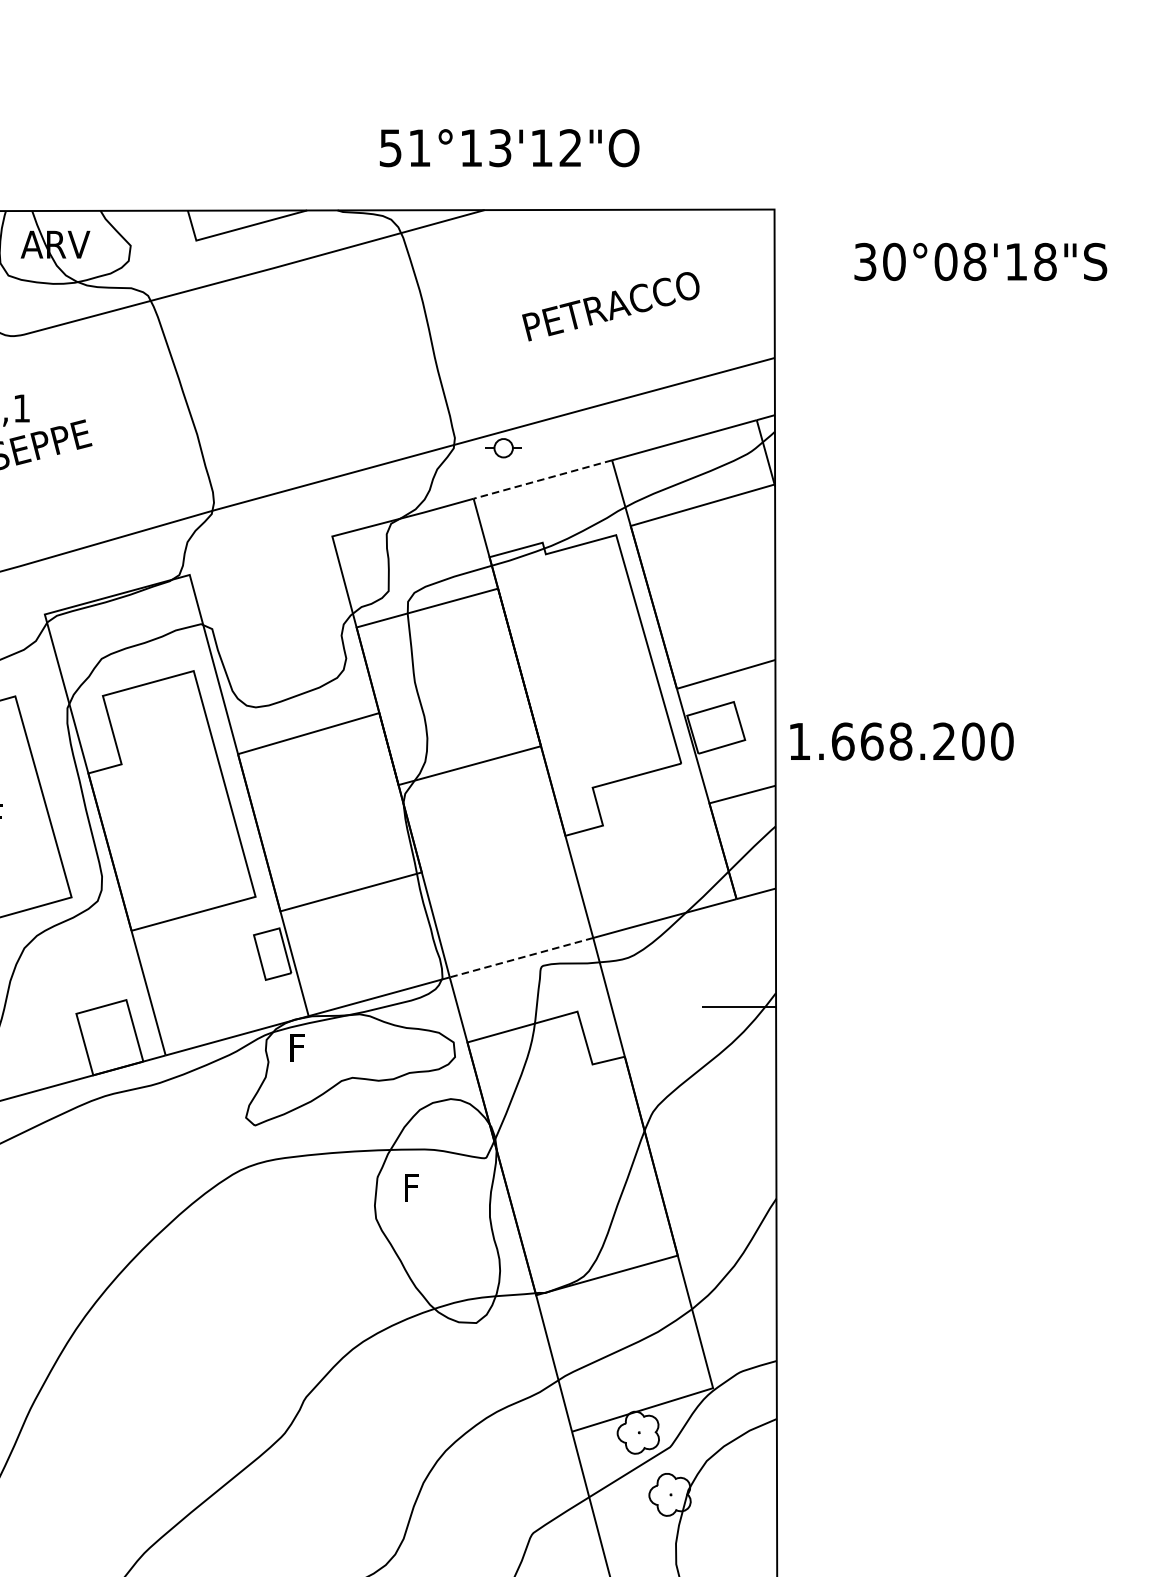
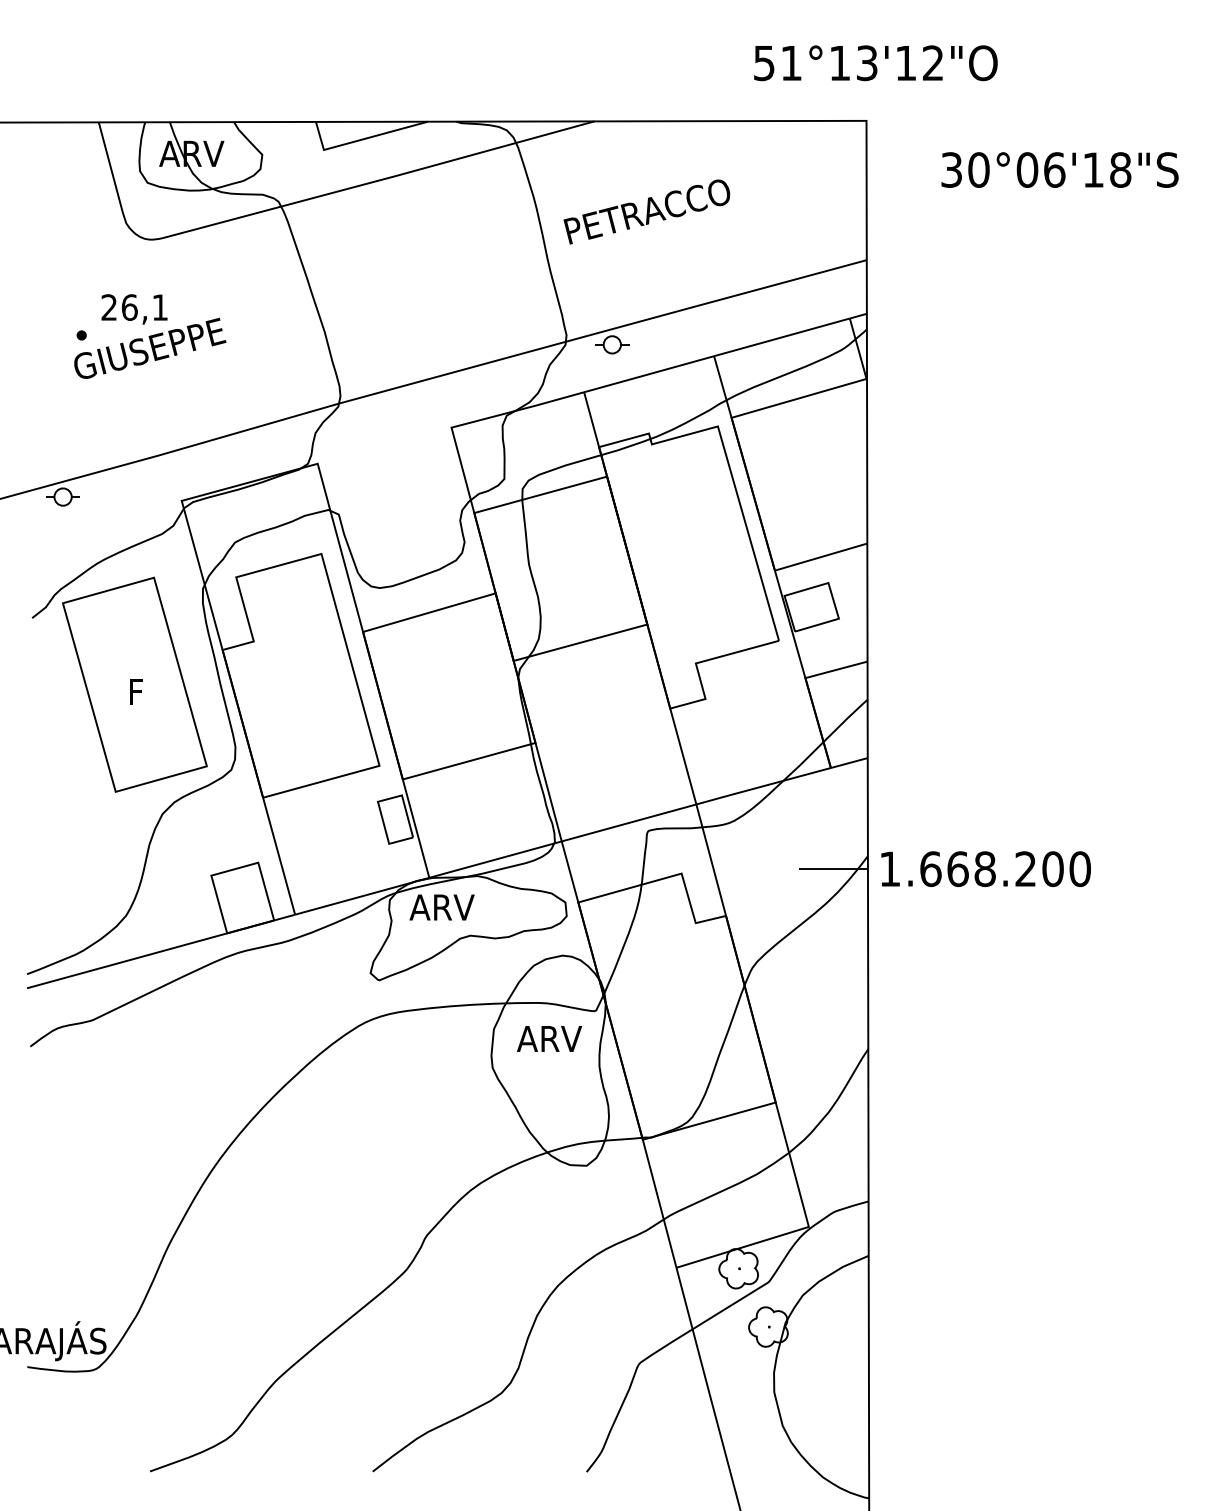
text: (509, 148) -> (875, 63), moved
text: (974, 261) -> (1054, 169), 30°08'18"S -> 30°06'18"S
text: (610, 306) -> (646, 211), moved
line: (542, 479) -> (648, 374), dashed -> solid
text: (901, 741) -> (985, 869), moved
line: (521, 957) -> (629, 822), dashed -> solid
text: (321, 1047) -> (441, 907), F -> ARV
text: (436, 1187) -> (549, 1038), F -> ARV

